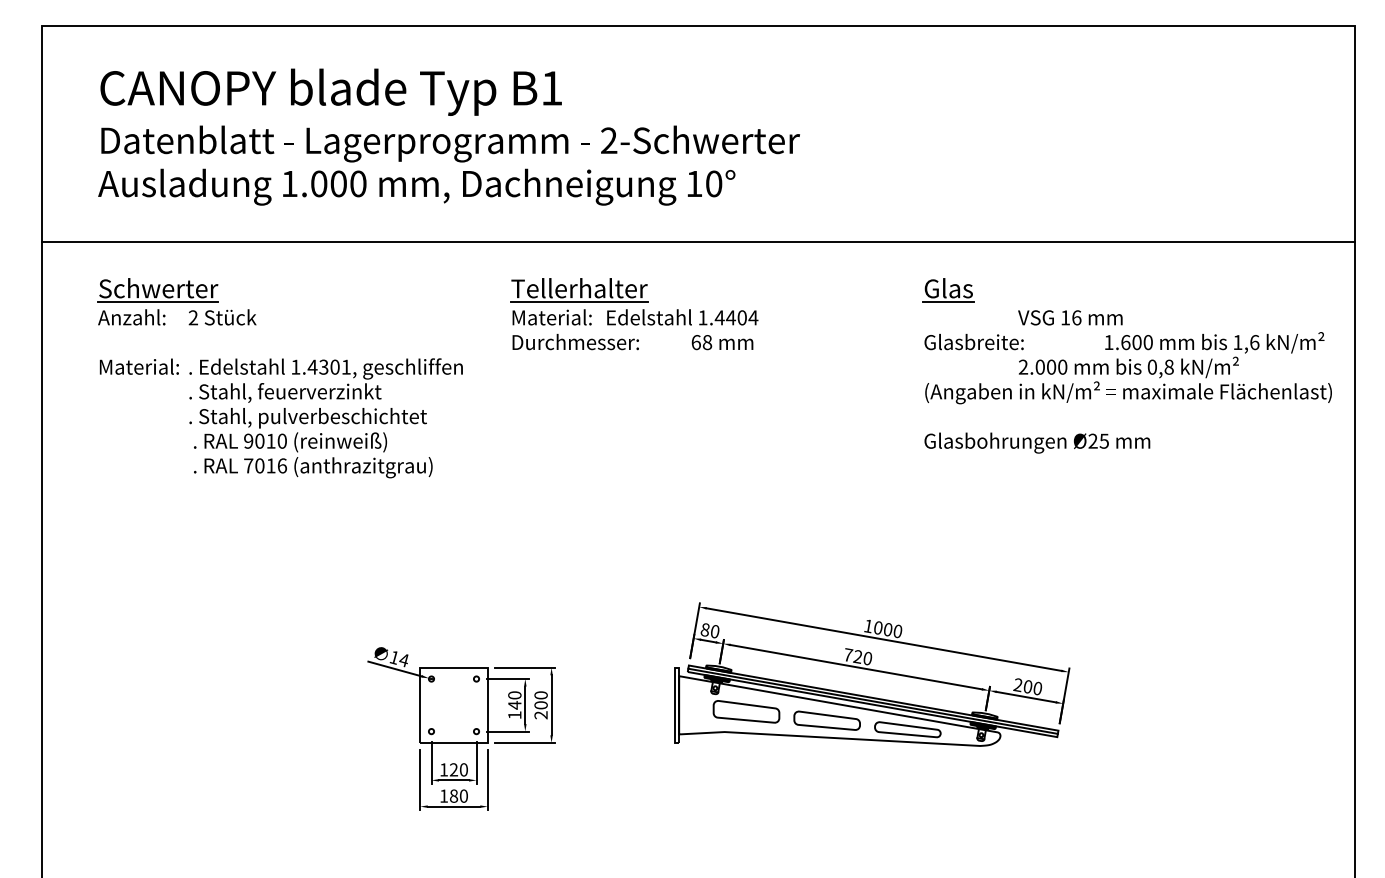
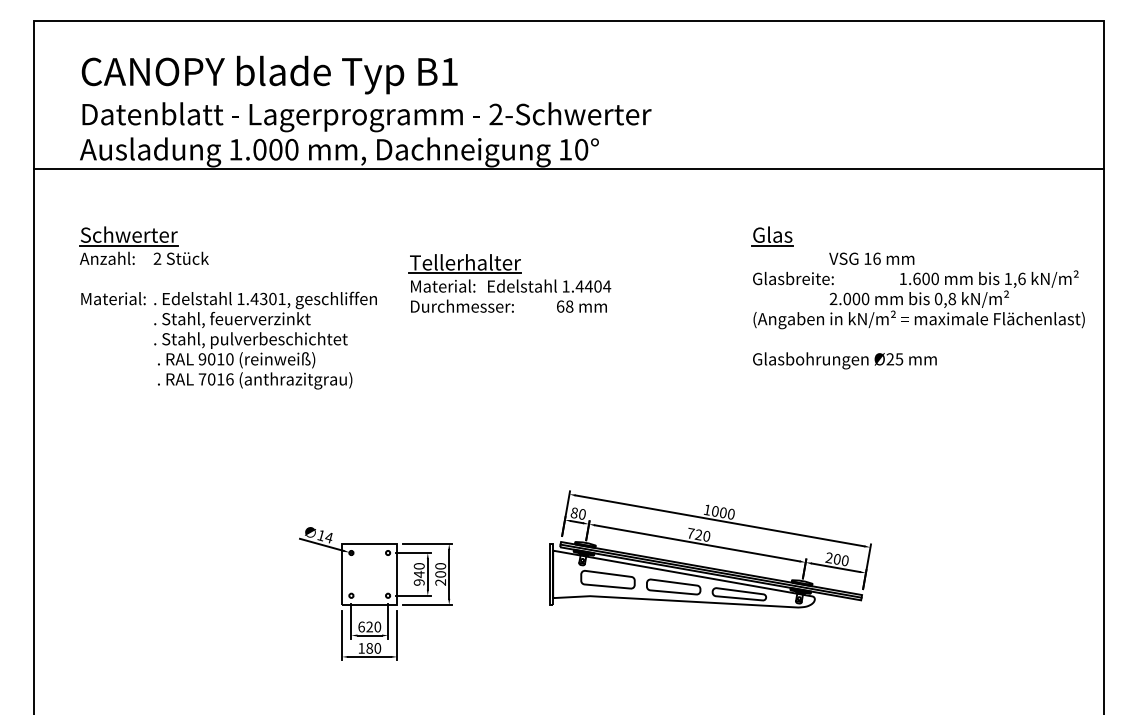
line: (697, 242) -> (568, 169), moved
part: (634, 314) -> (510, 283), moved
text: (514, 715) -> (419, 582), 140 -> 940
text: (444, 769) -> (362, 626), 120 -> 620

